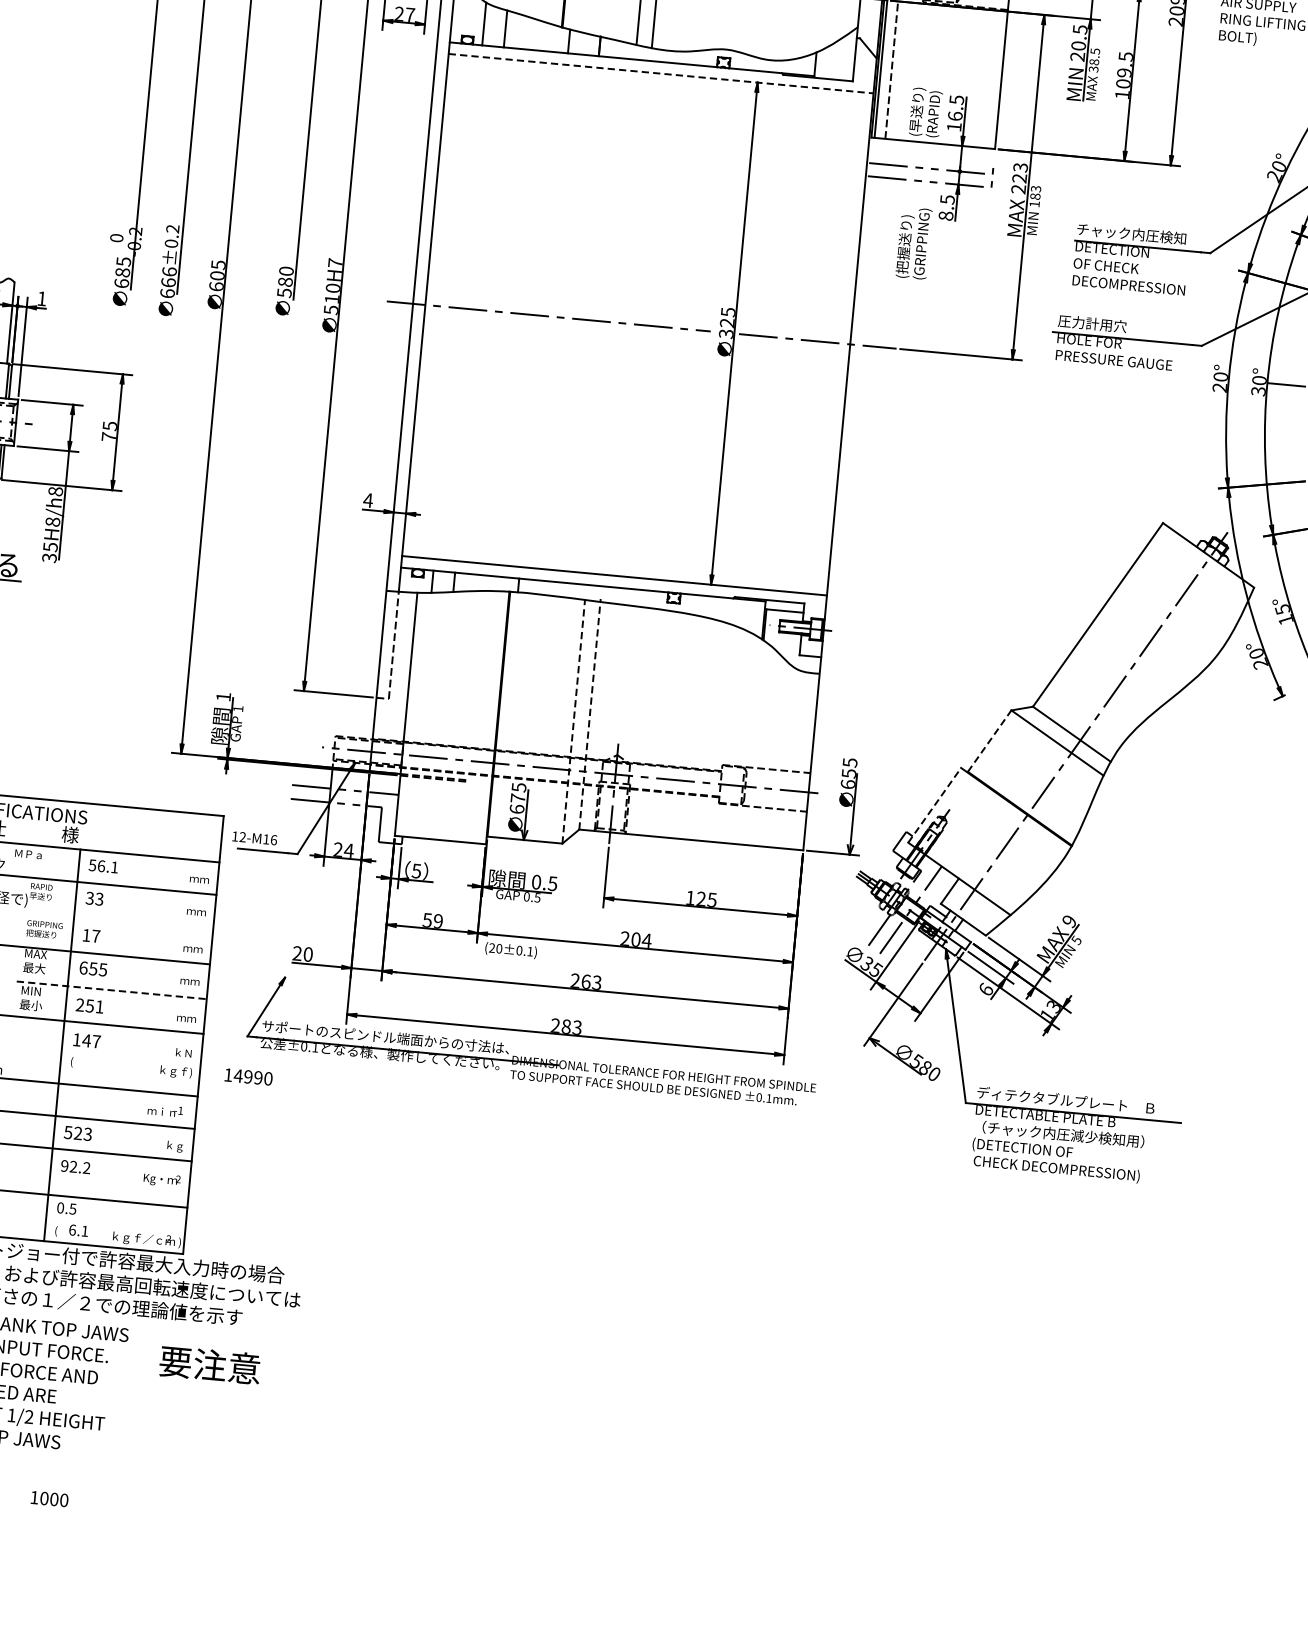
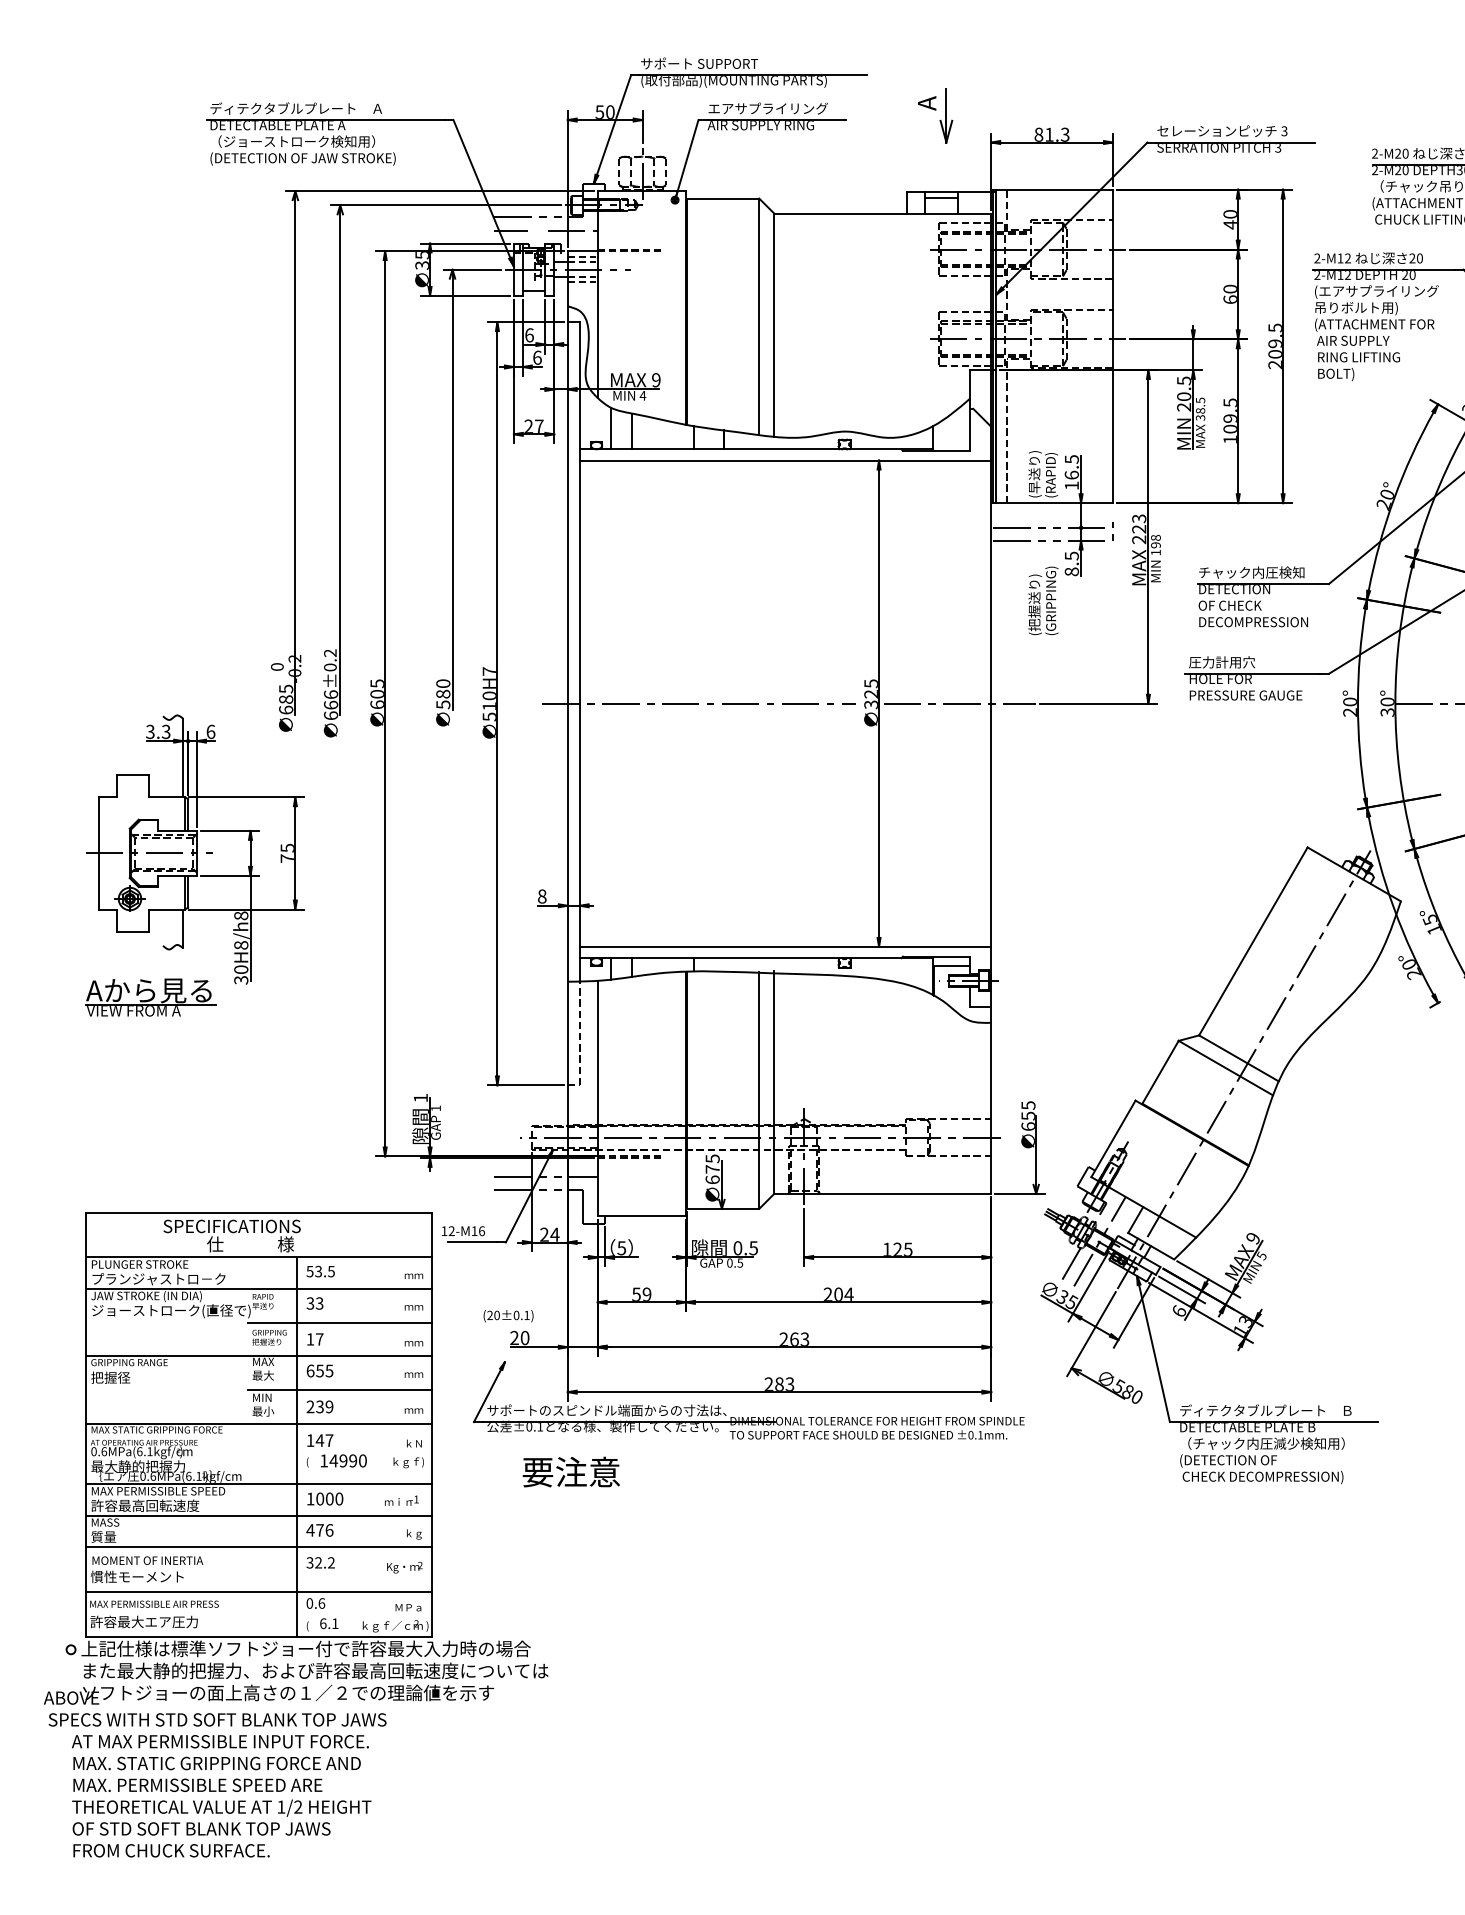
line: (661, 73) -> (785, 460), dashed -> solid
text: (1035, 192) -> (1155, 541), 183 -> 198
text: (41, 298) -> (210, 731), 1 -> 6
text: (367, 500) -> (541, 896), 4 -> 8
text: (50, 546) -> (241, 969), 35H8/h8 -> 30H8/h8
line: (590, 714) -> (774, 1082), dashed -> solid
line: (573, 721) -> (759, 1090), dashed -> solid
line: (989, 740) -> (1160, 1071), dashed -> solid
line: (934, 804) -> (1113, 1138), dashed -> solid
text: (28, 854) -> (408, 1607), moved
text: (107, 866) -> (324, 1271), 56.1 -> 53.5
line: (118, 920) -> (339, 1322), added
text: (511, 950) -> (508, 1316), moved
line: (112, 990) -> (340, 1389), dashed -> solid
text: (94, 1006) -> (324, 1406), 251 -> 239
text: (248, 1076) -> (343, 1460), moved
text: (77, 1133) -> (319, 1530), 523 -> 476
text: (64, 1165) -> (309, 1562), 92.2 -> 32.2
text: (72, 1209) -> (321, 1603), 0.5 -> 0.6
text: (209, 1364) -> (570, 1471), moved
text: (50, 1498) -> (325, 1498), moved

